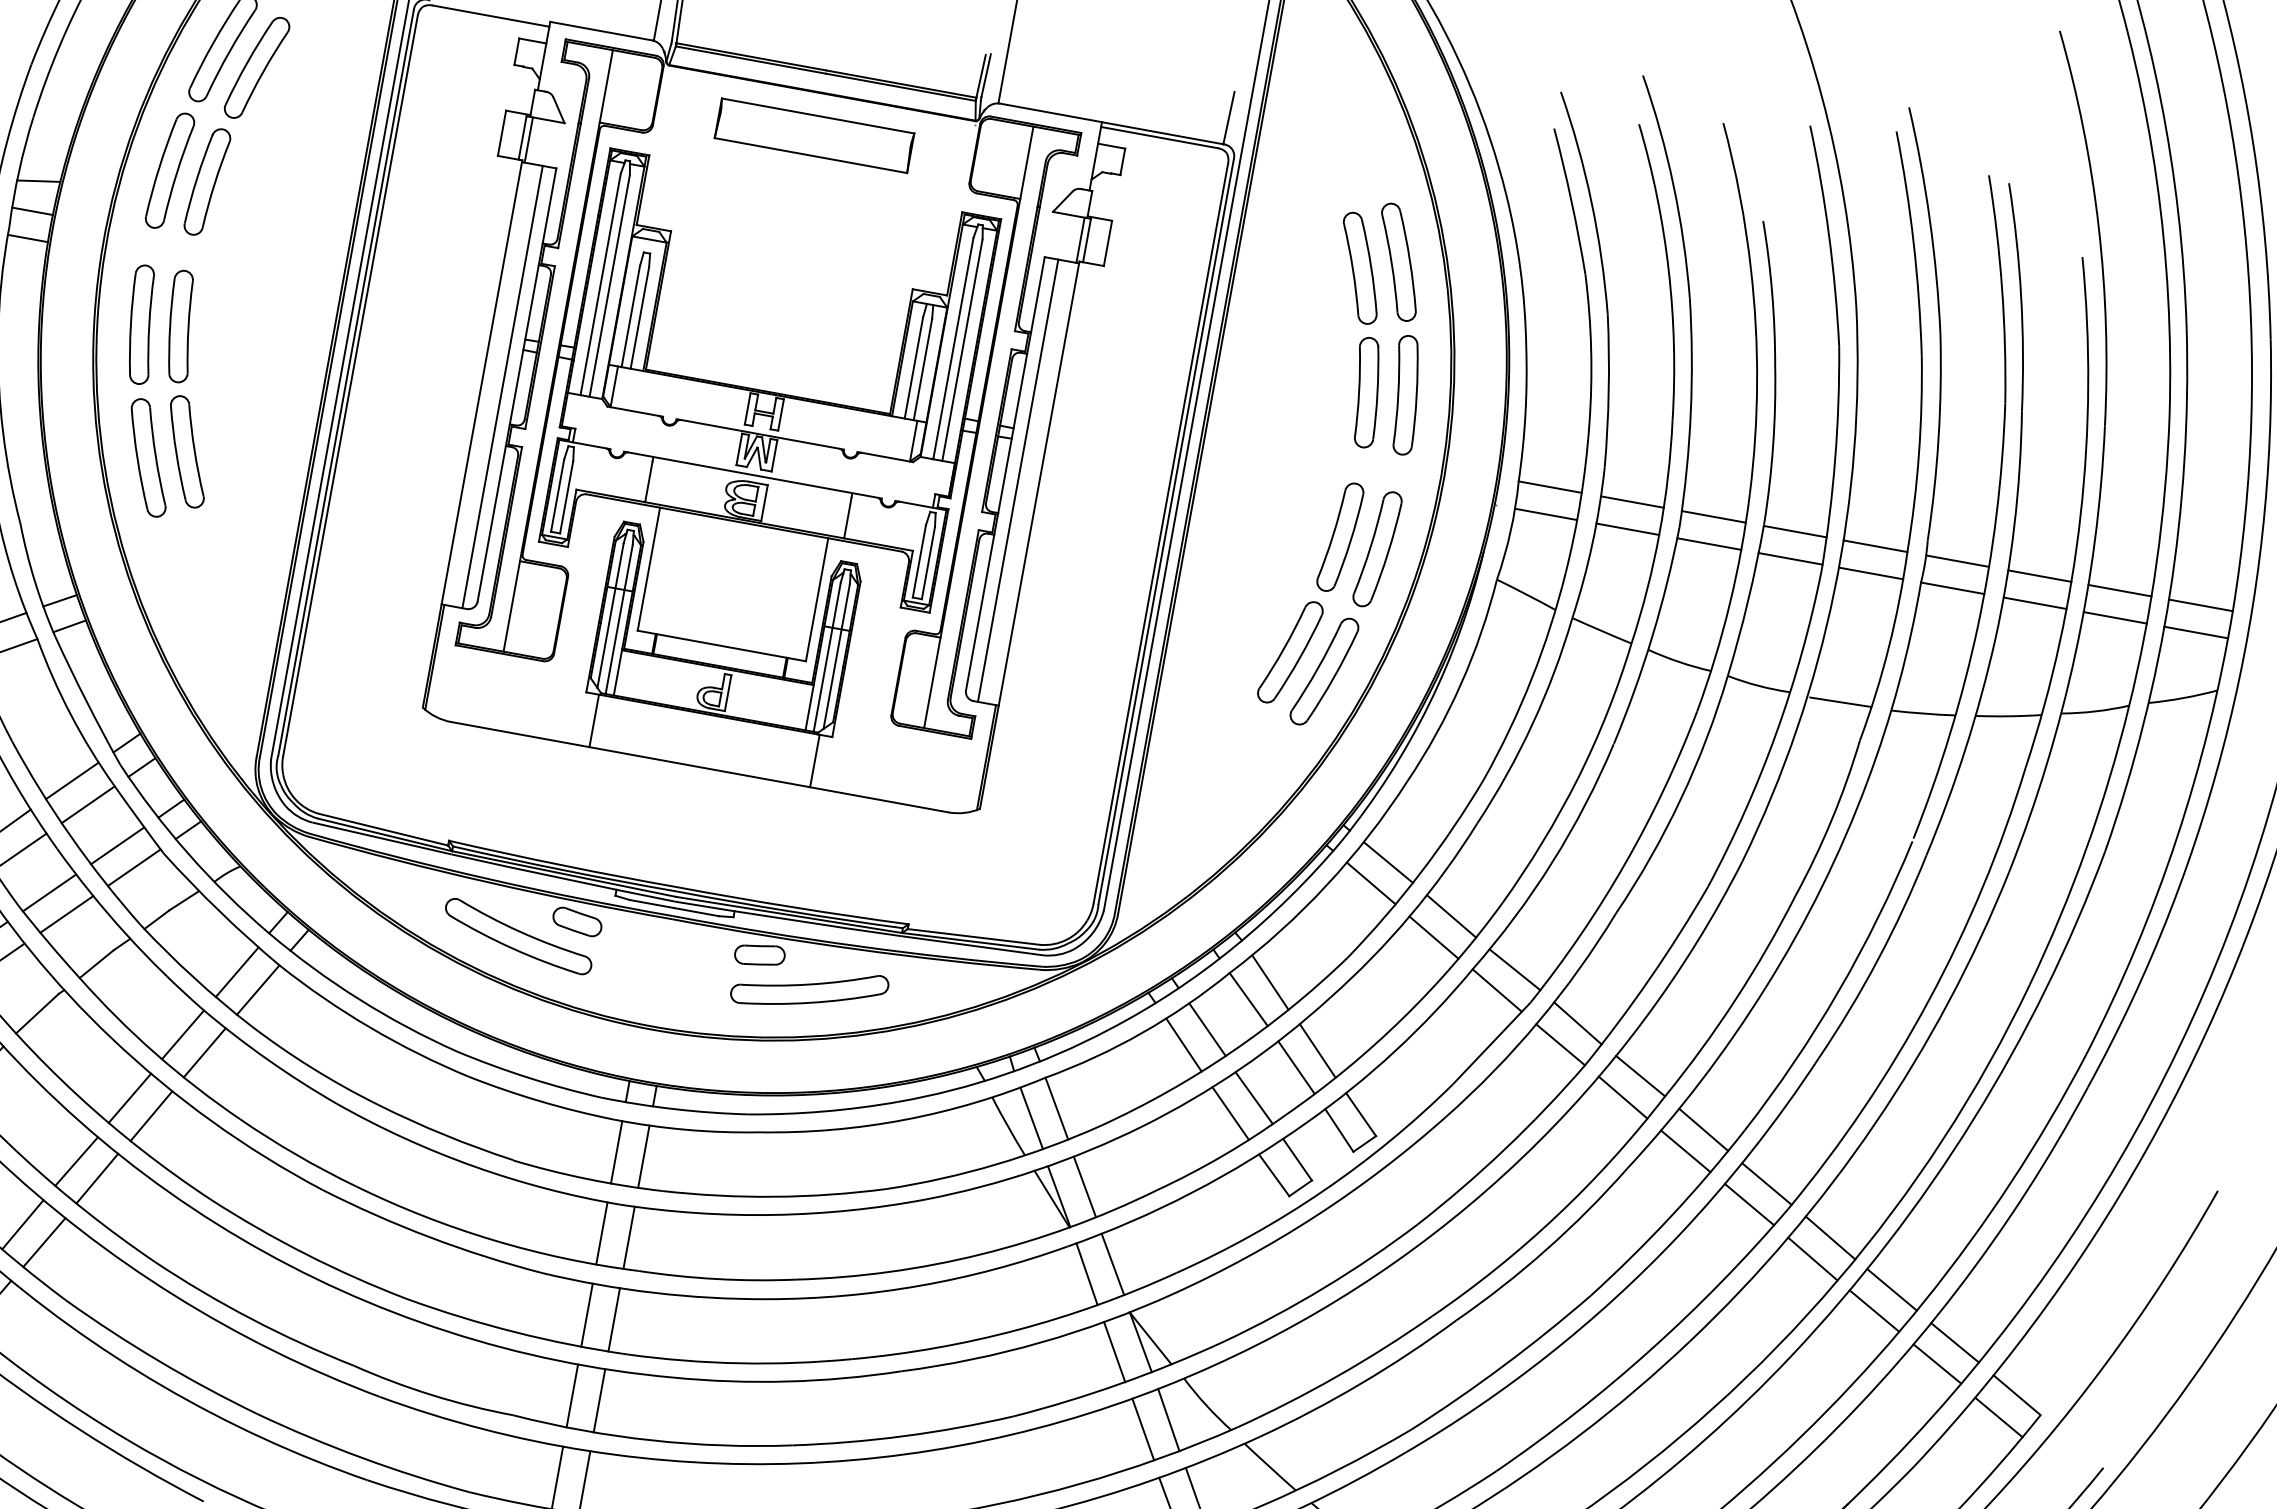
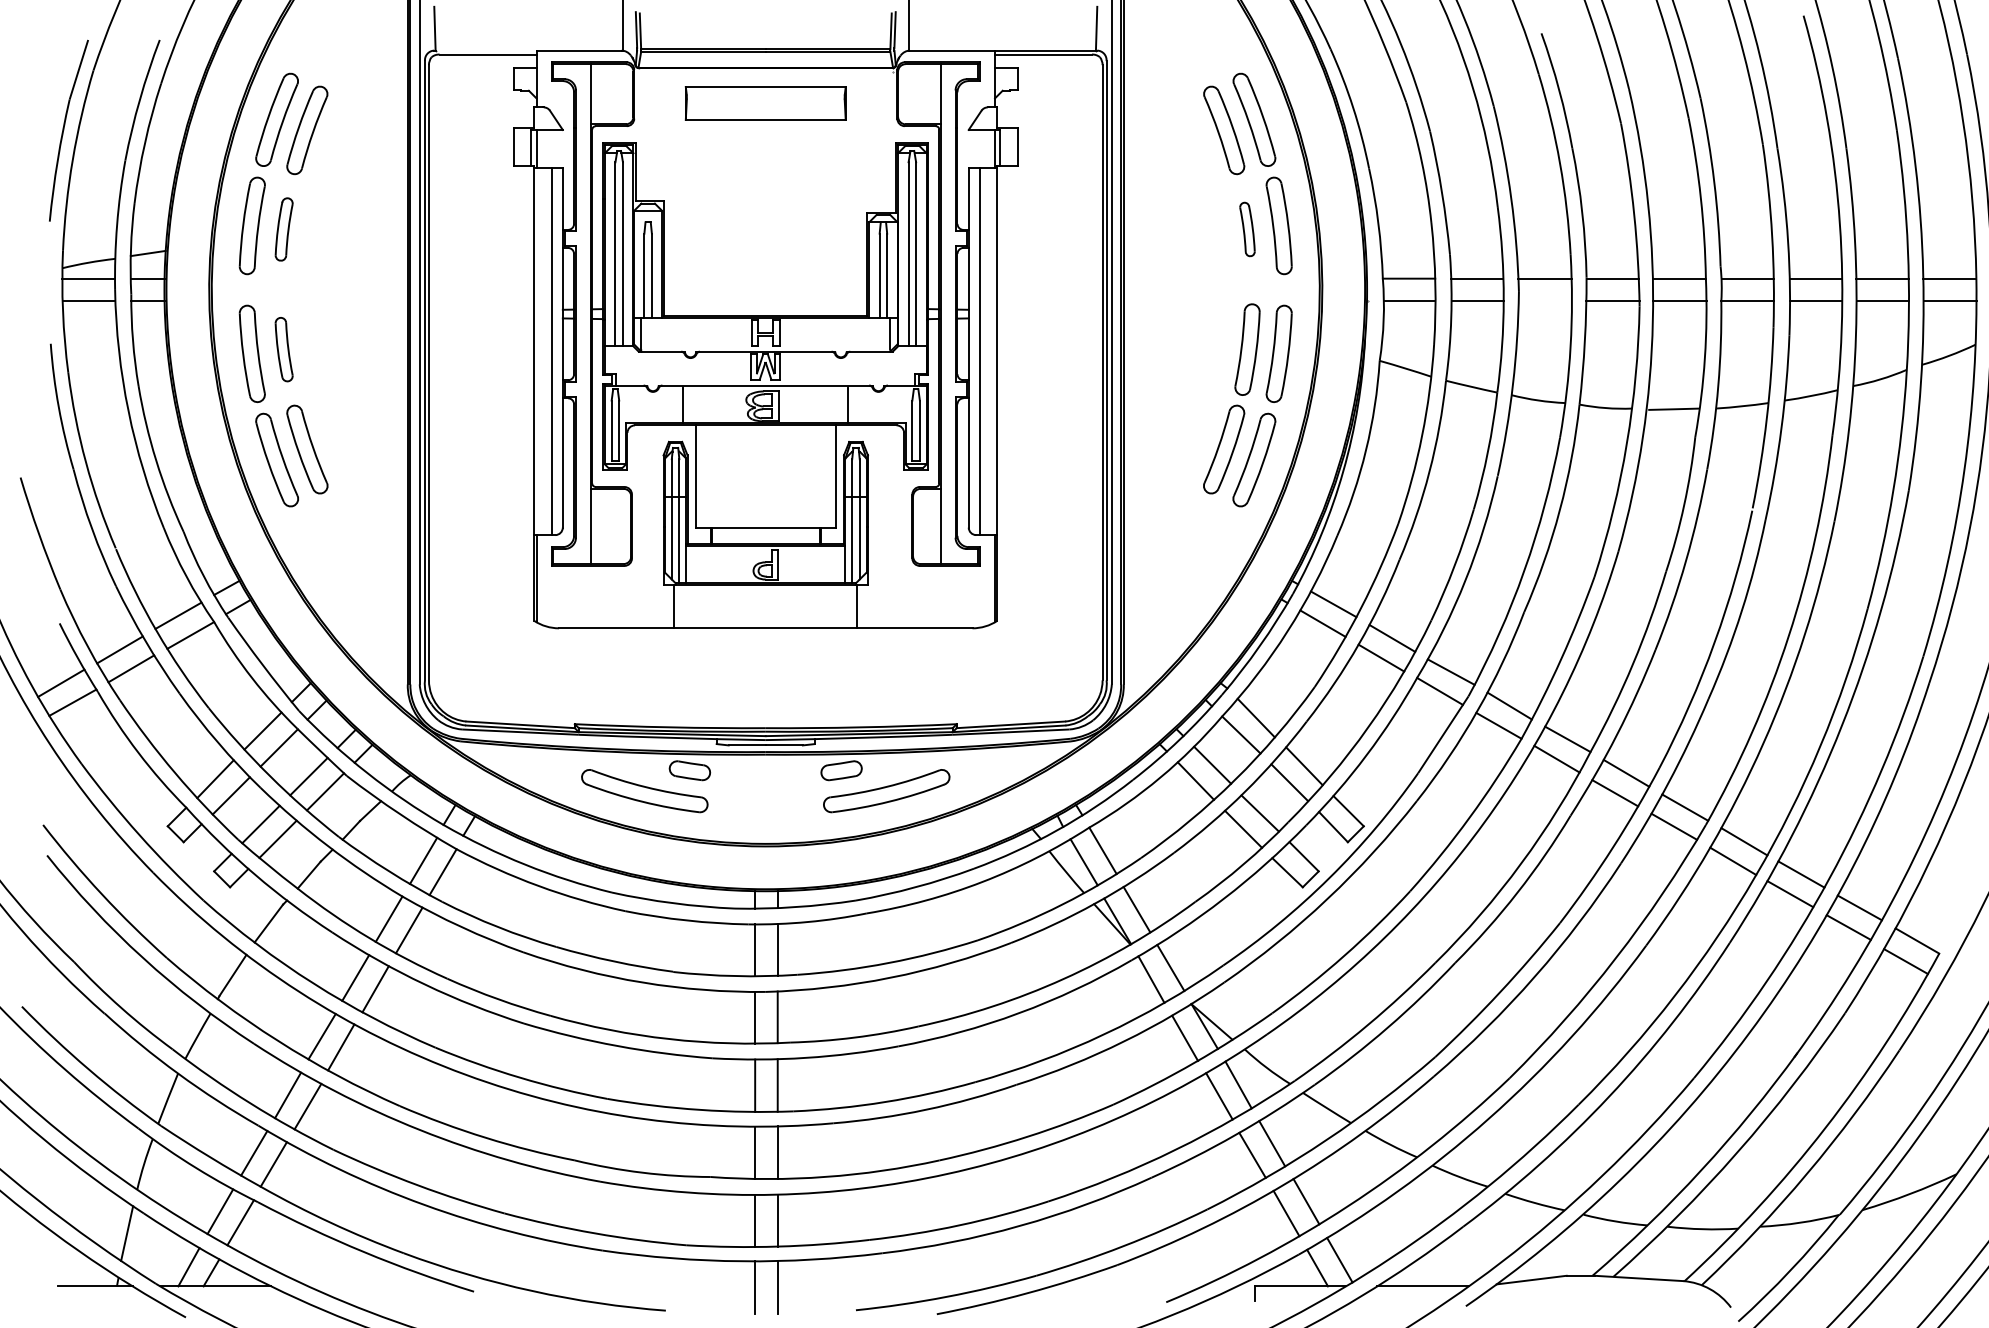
part: (207, 182) -> (284, 229), size x0.7
part: (181, 326) -> (284, 349), size x0.7
part: (1366, 392) -> (1247, 229), size x0.6
line: (1708, 544) -> (1544, 301), removed

